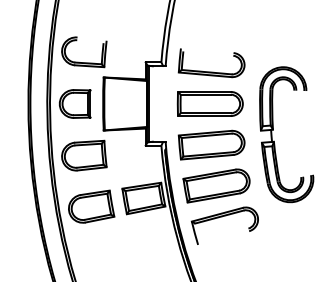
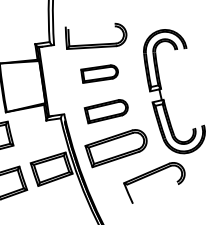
part: (209, 103) -> (99, 73), size x0.6
part: (211, 144) -> (106, 110), size x0.7
part: (222, 217) -> (151, 175), moved

